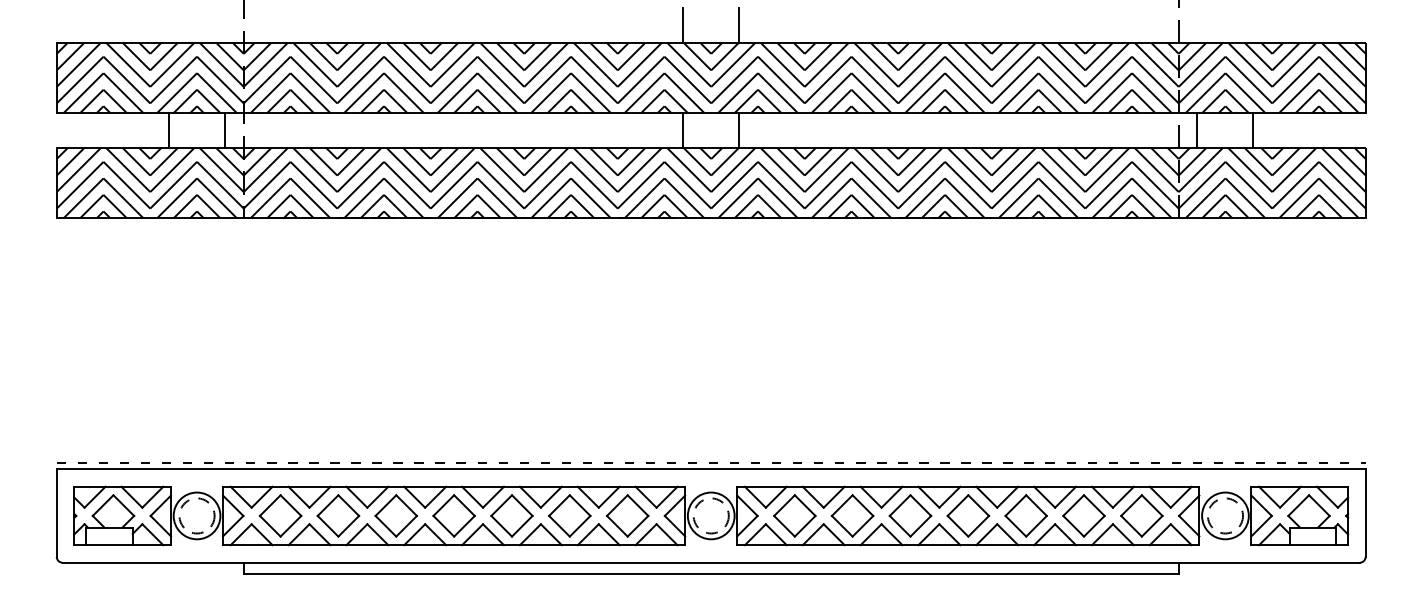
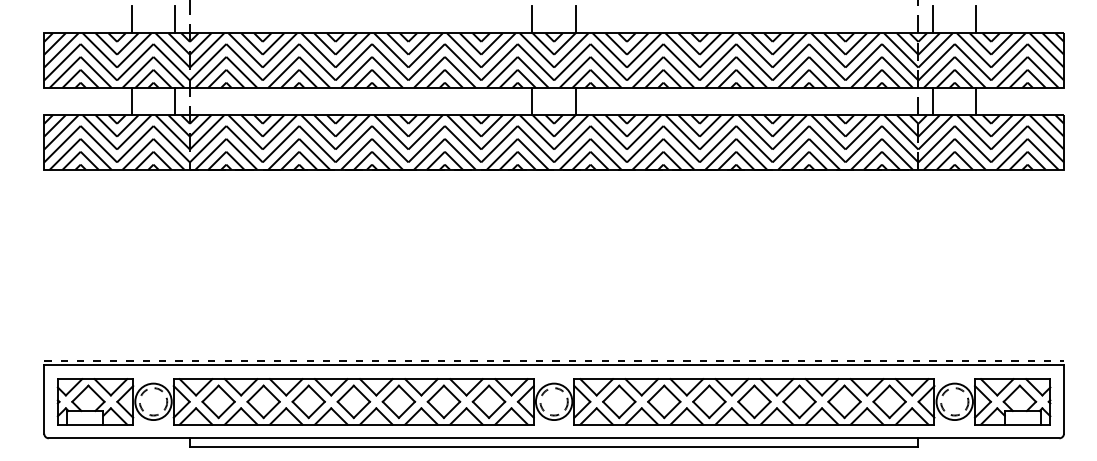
line: (168, 24) -> (131, 18), added
line: (224, 24) -> (174, 18), added
line: (1197, 24) -> (932, 18), added
line: (1252, 24) -> (975, 18), added

